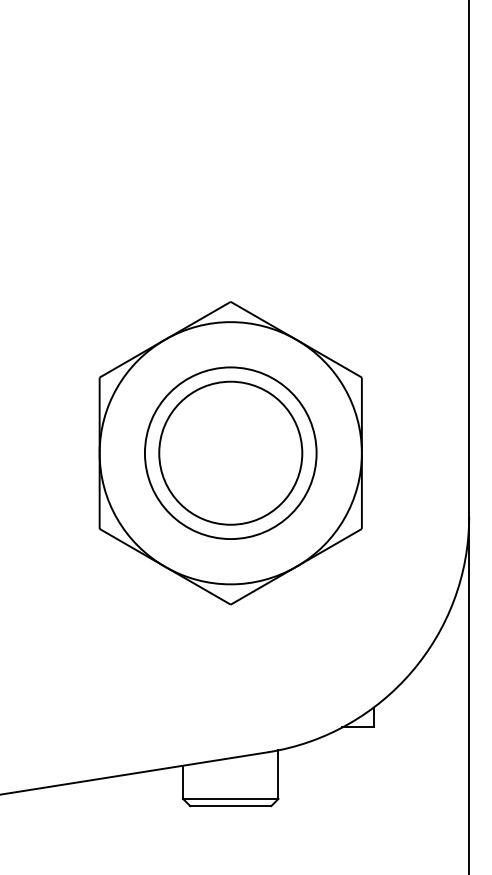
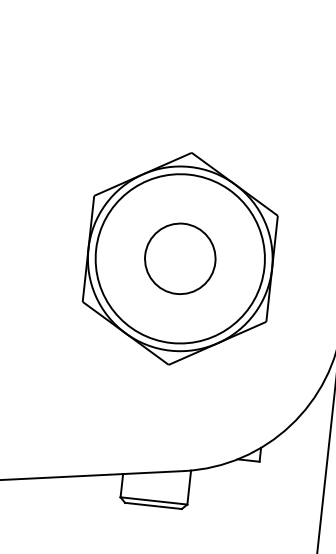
circle: (230, 452) -> (180, 258), size x0.7
circle: (230, 453) -> (180, 259), size x1.4

